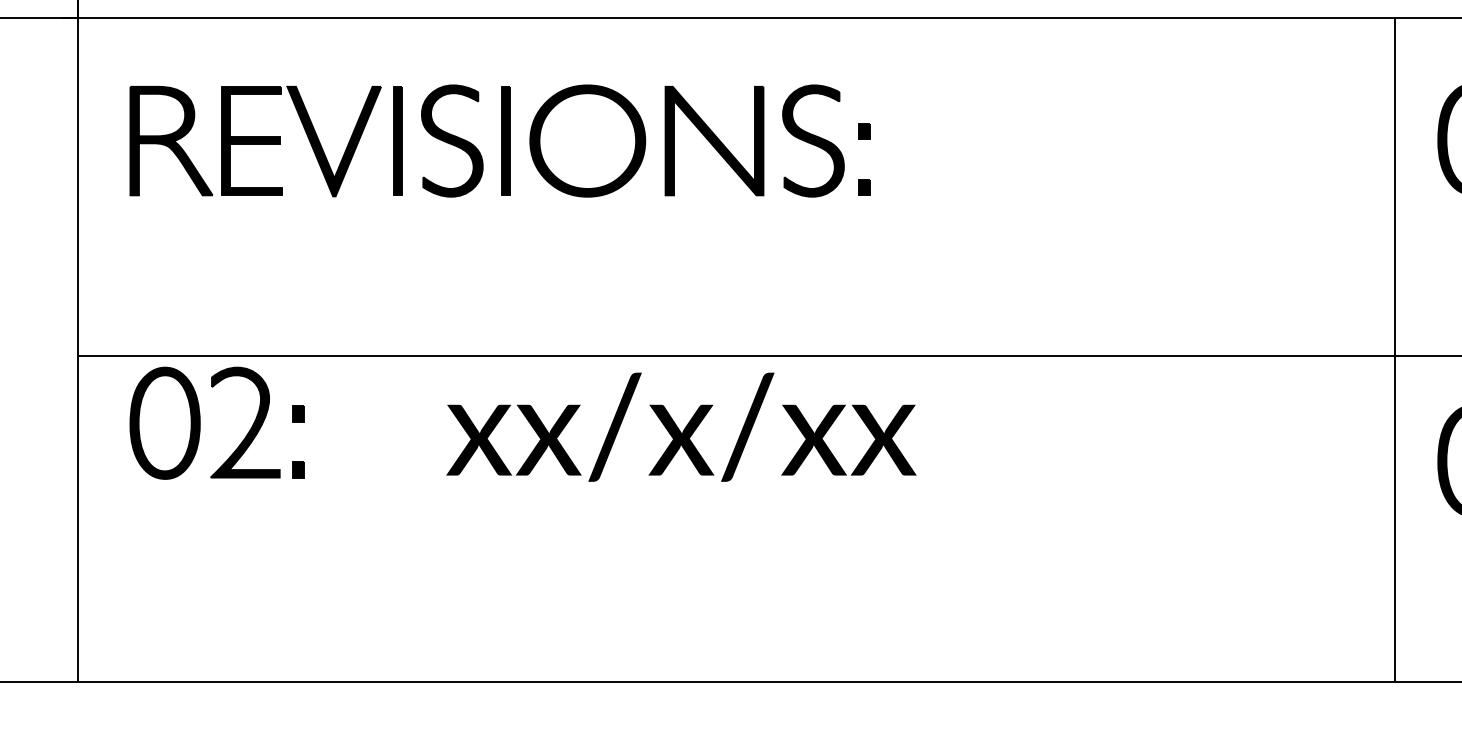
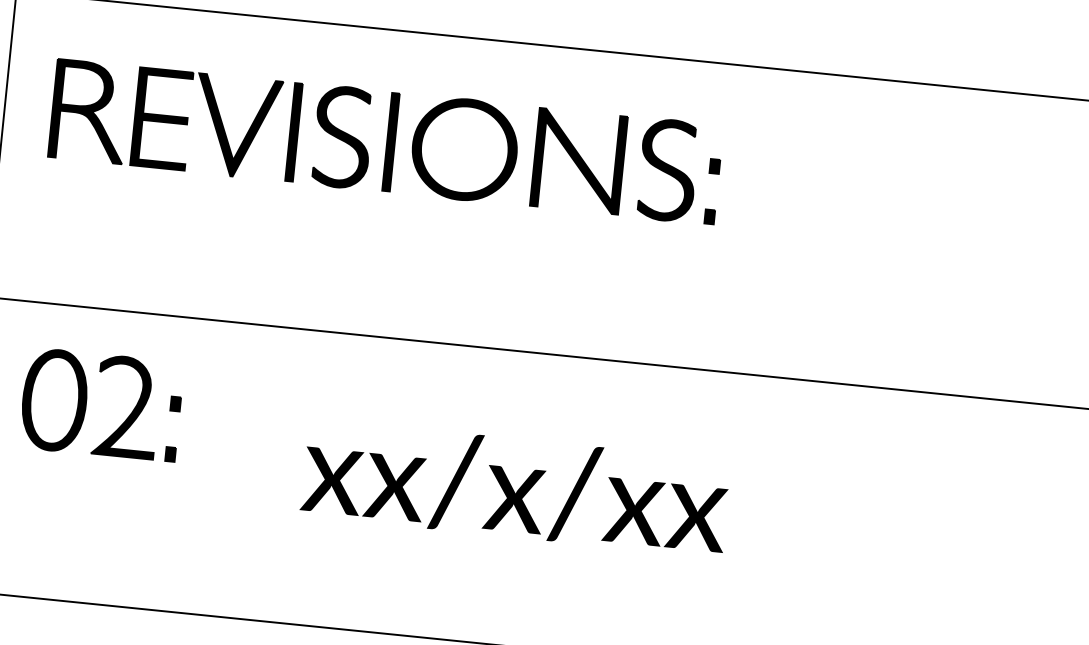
part: (200, 422) -> (86, 402), moved
text: (681, 426) -> (515, 487), moved

